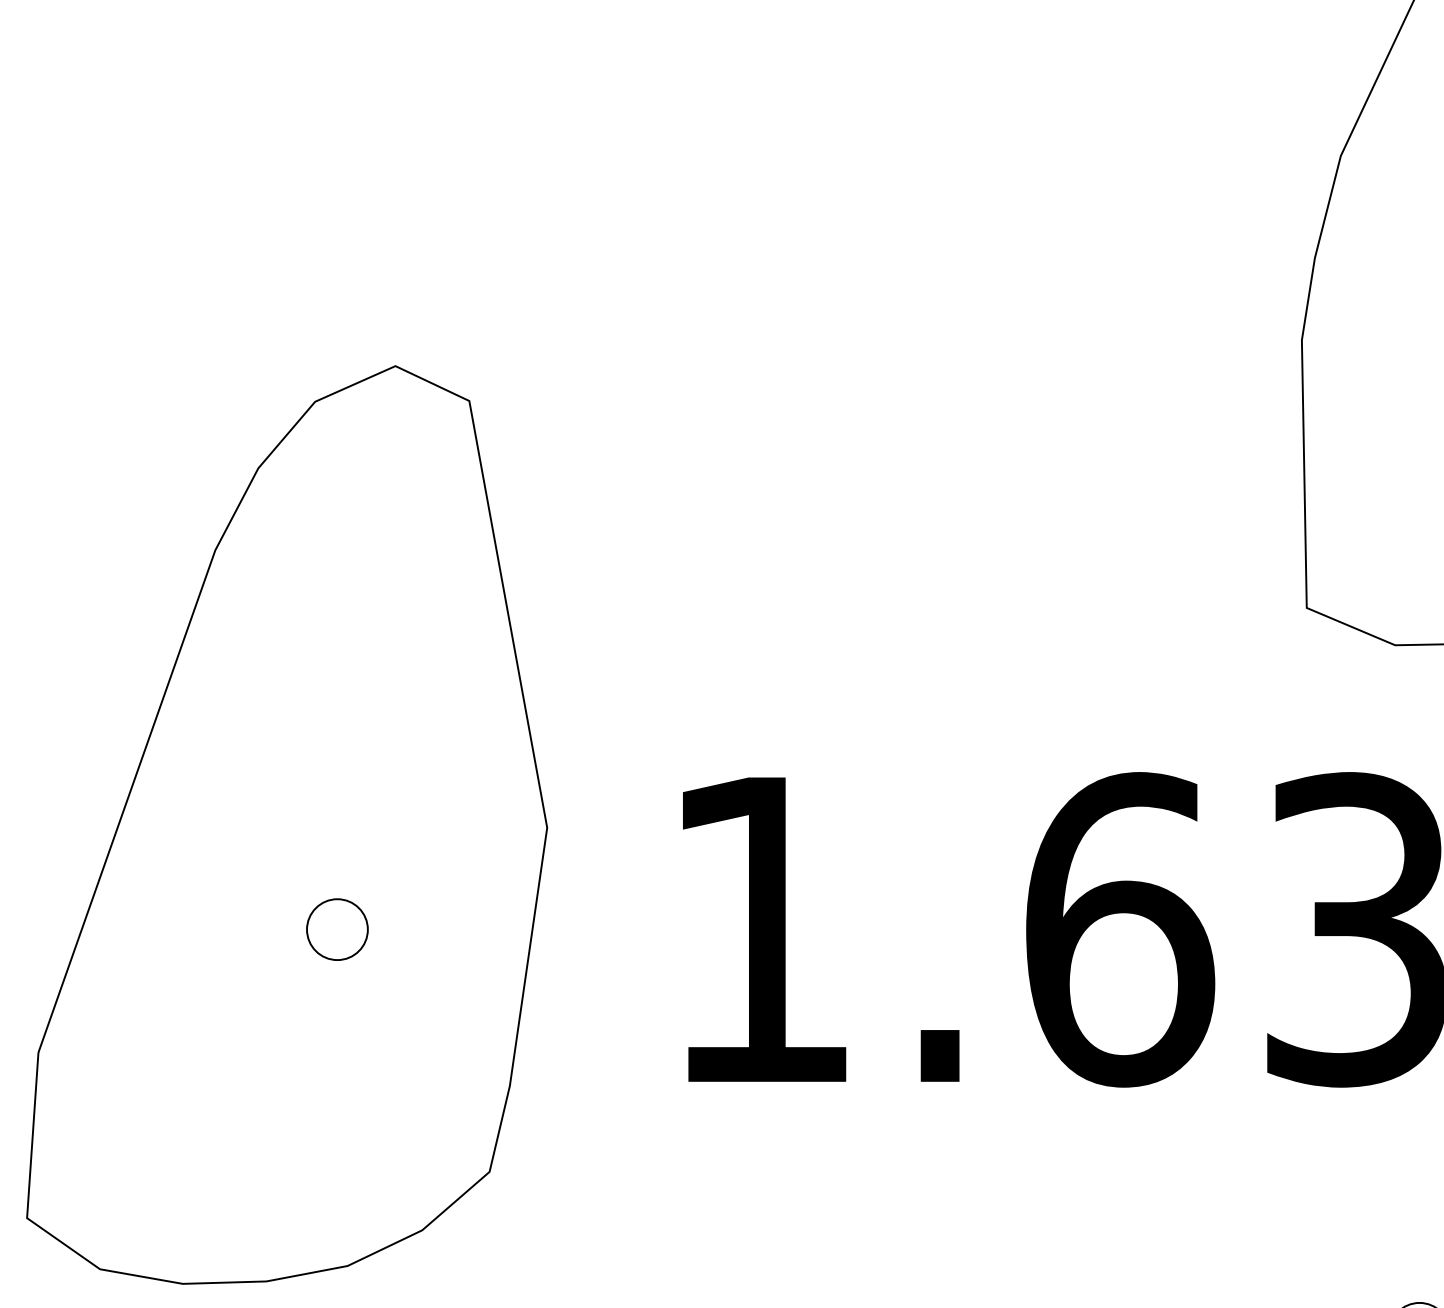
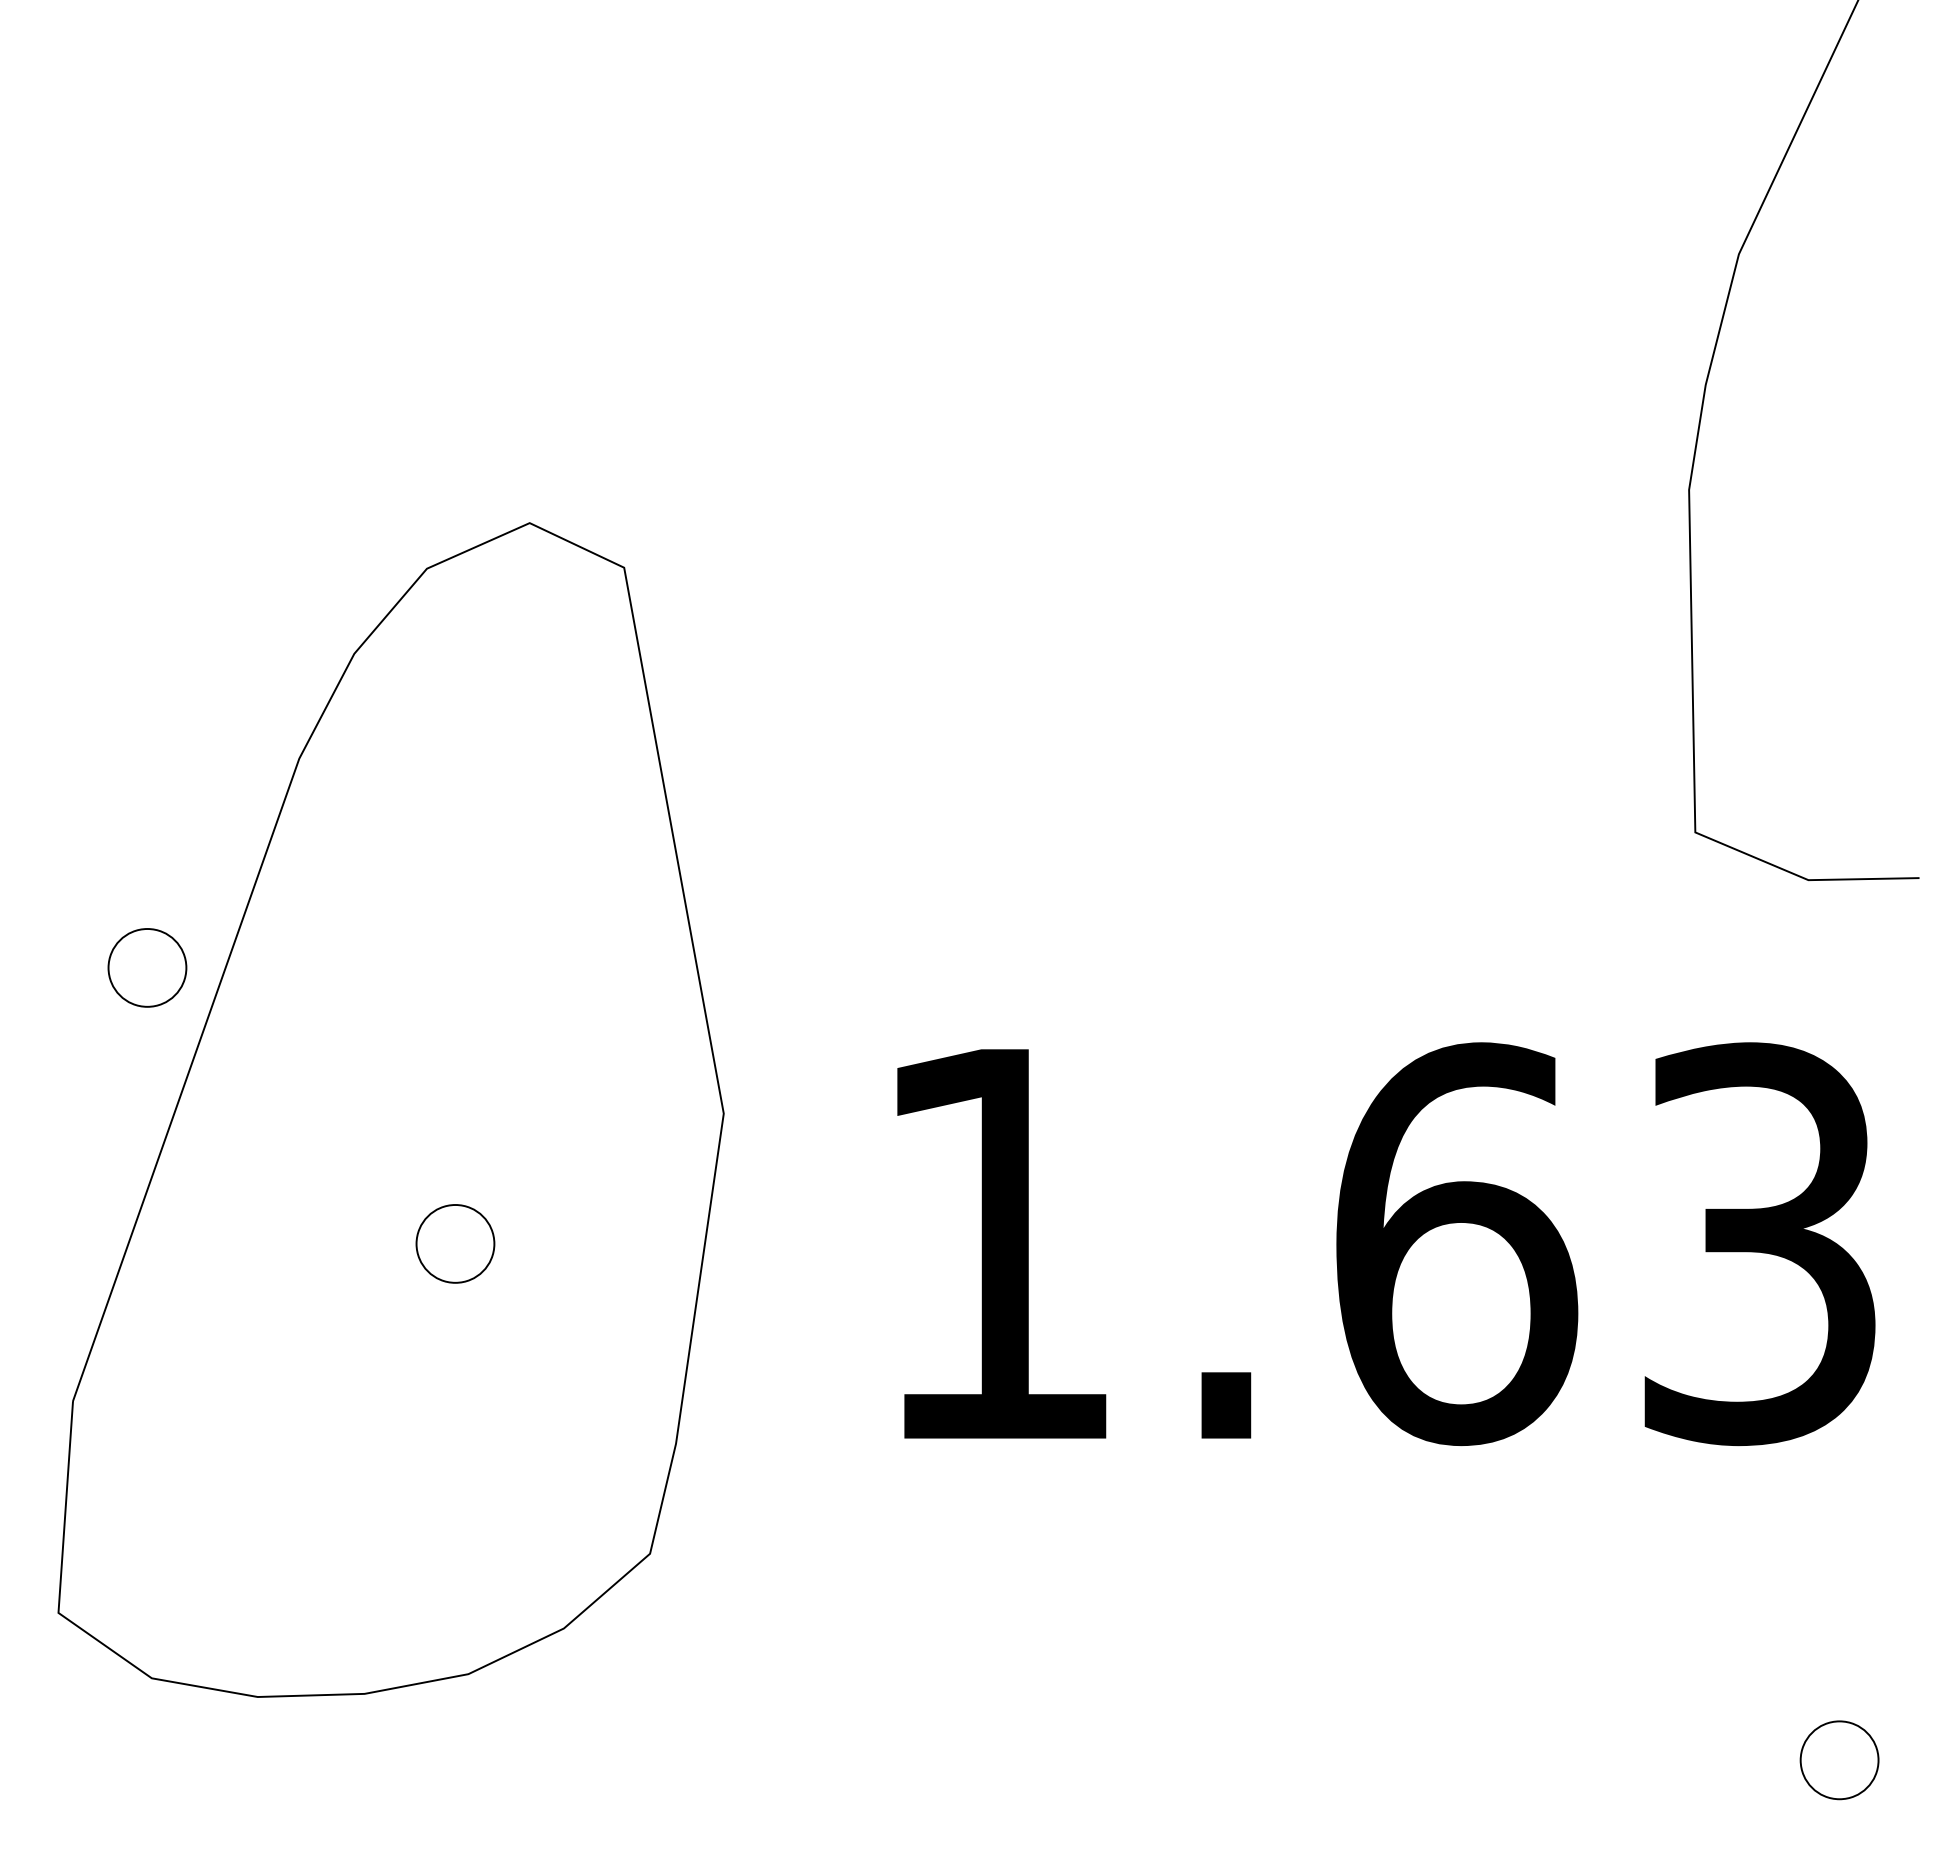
part: (96, 713) -> (147, 967), added

